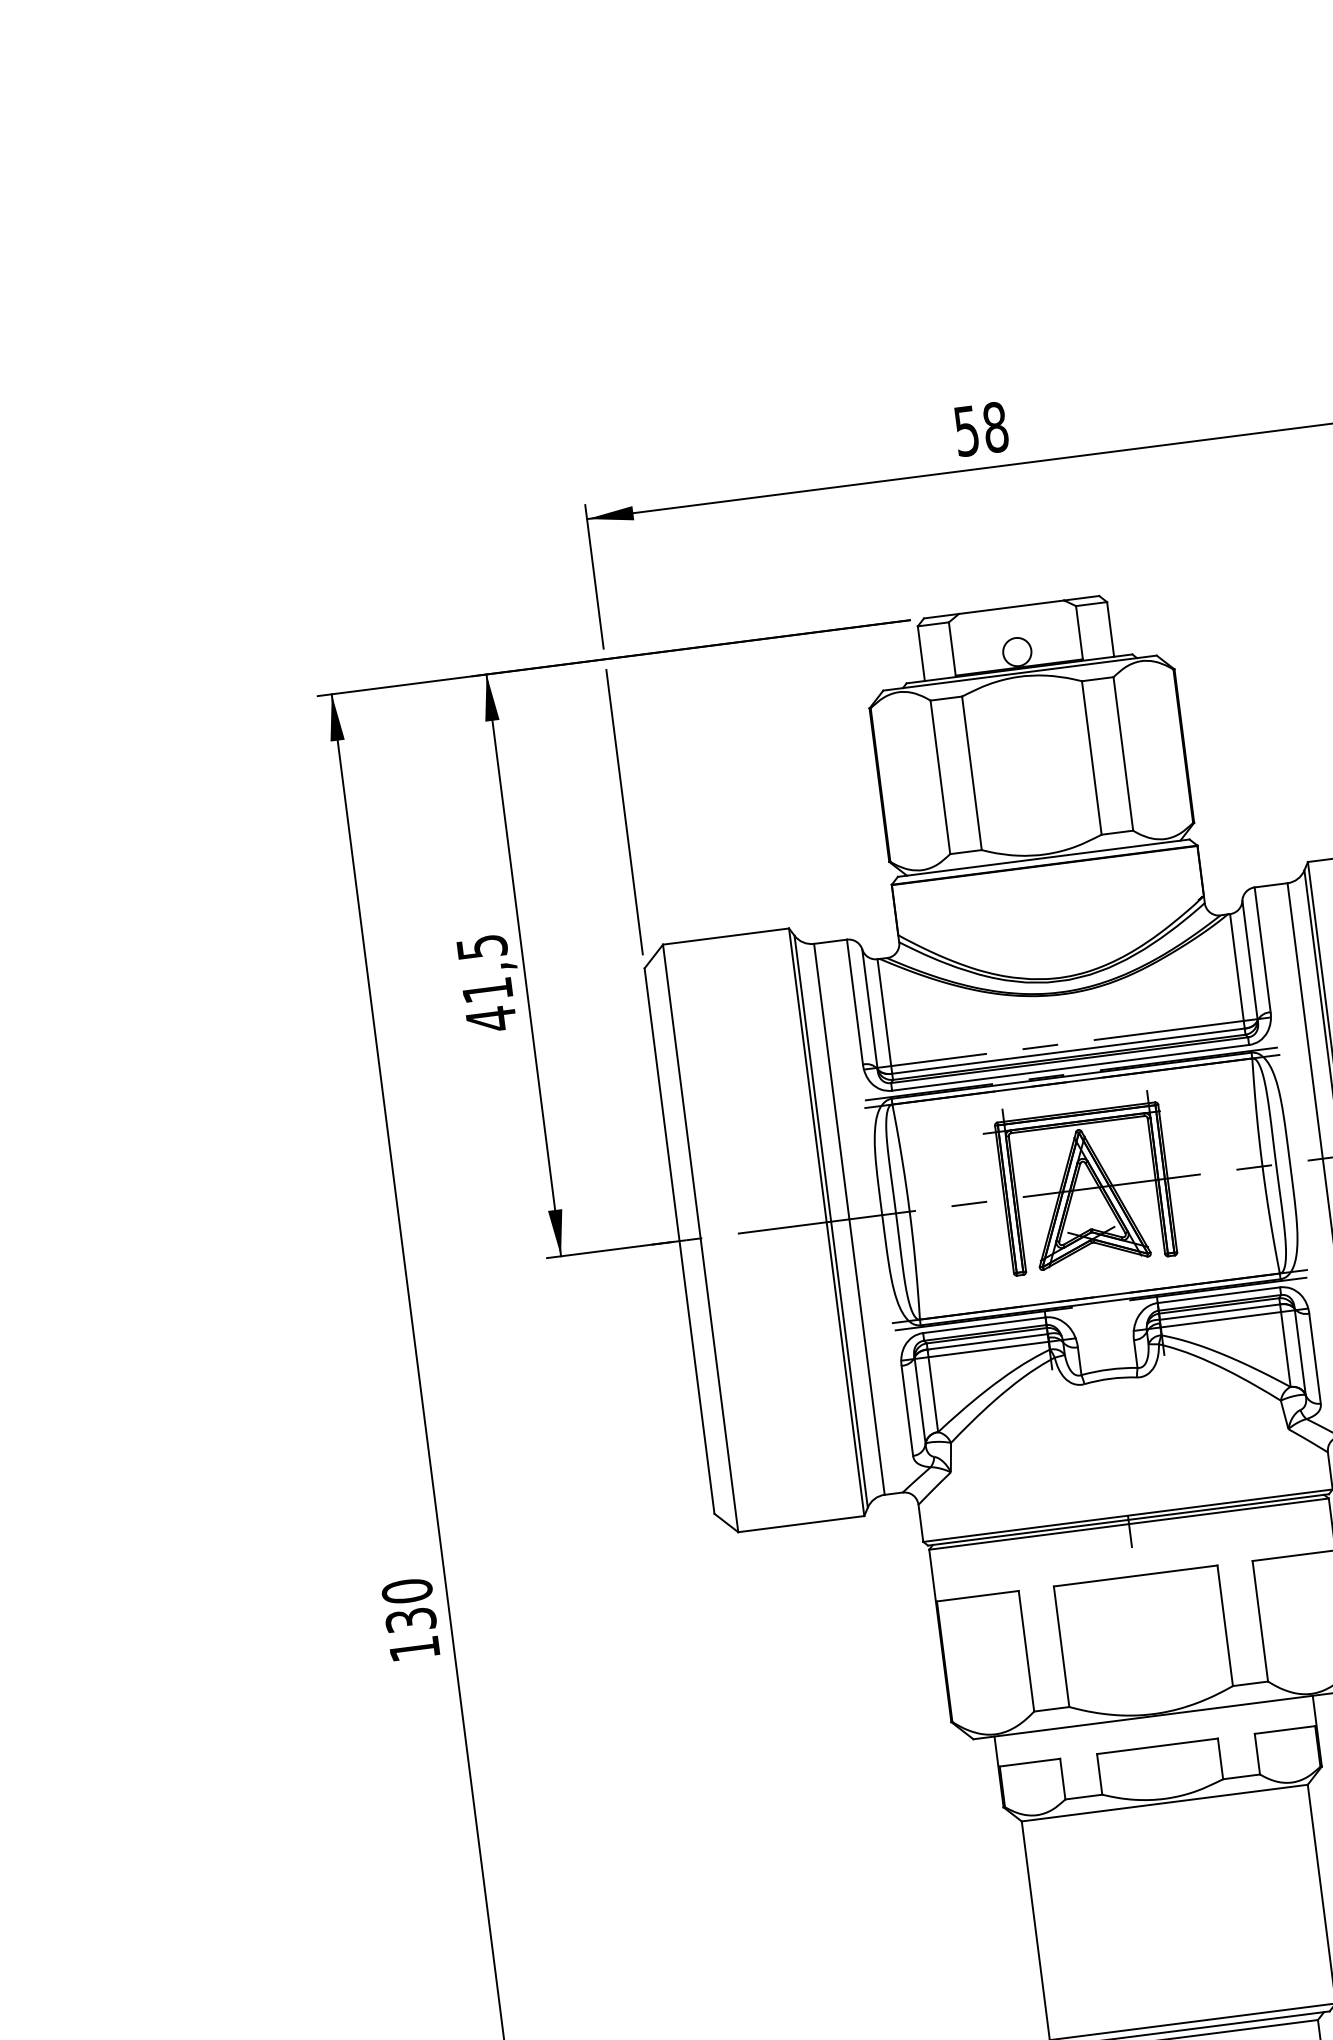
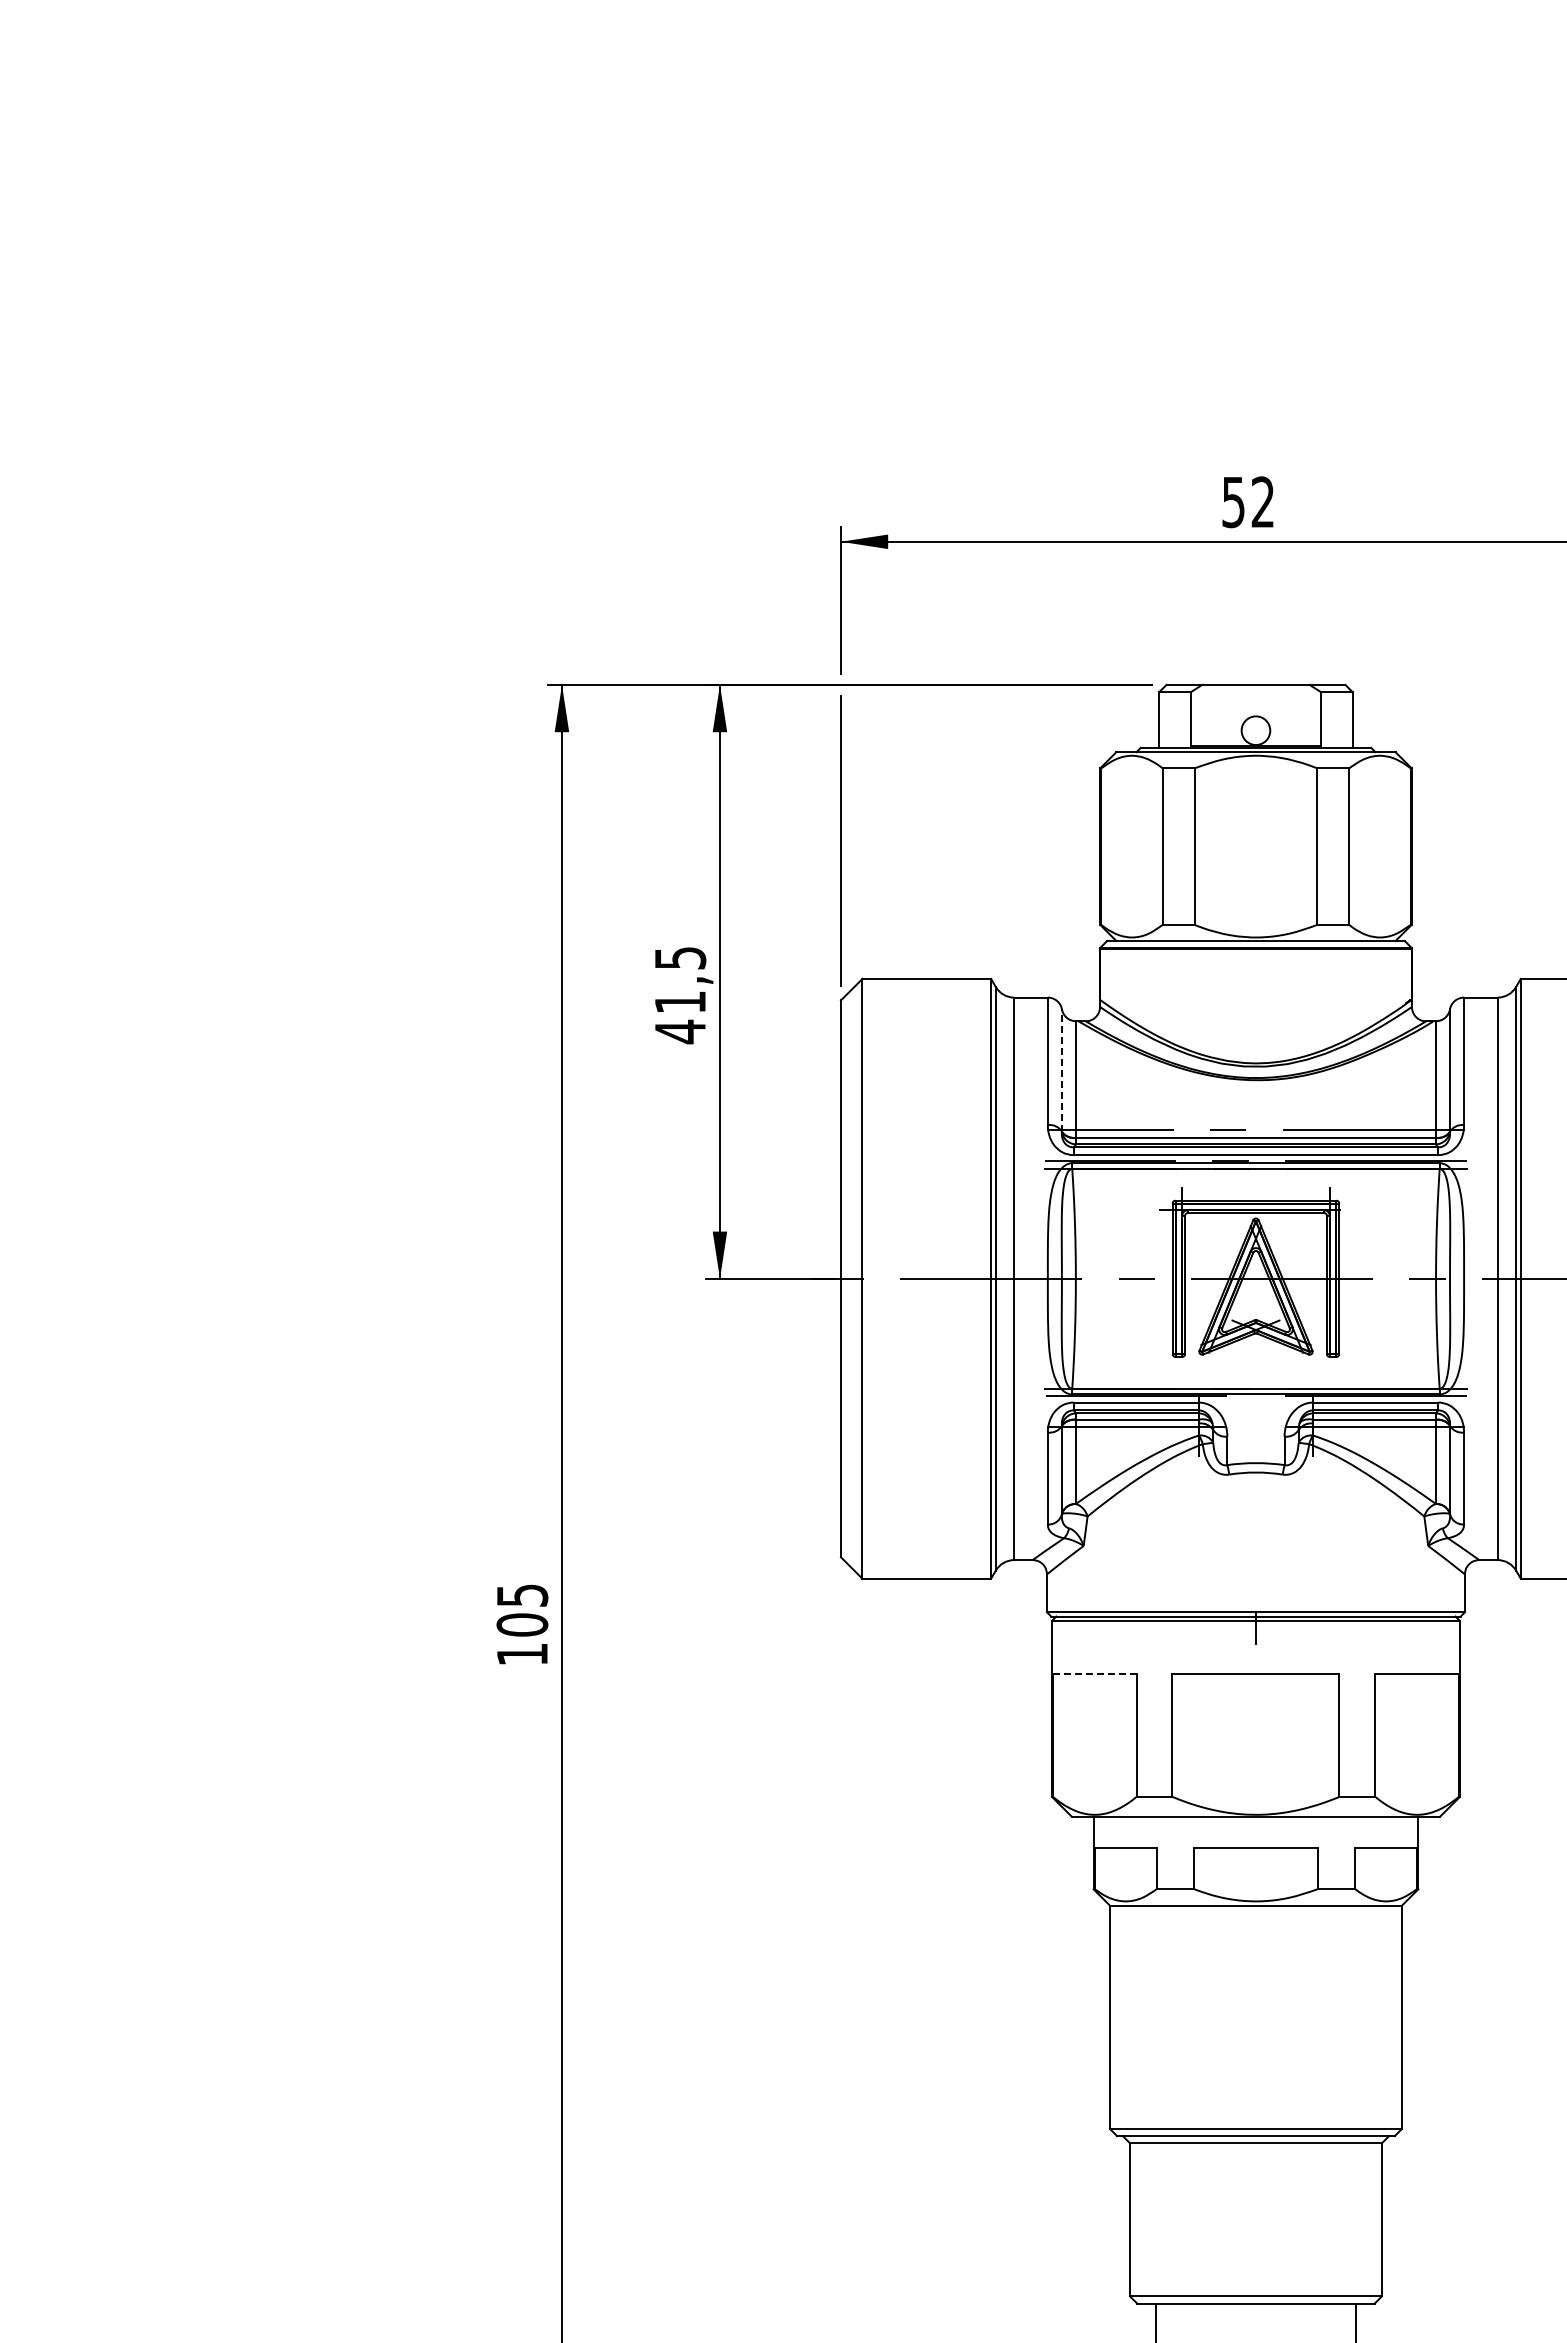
text: (995, 427) -> (1262, 502), 58 -> 52
line: (869, 1009) -> (1061, 1070), solid -> dashed
line: (977, 1595) -> (1094, 1673), solid -> dashed
text: (409, 1605) -> (522, 1609), 130 -> 105

